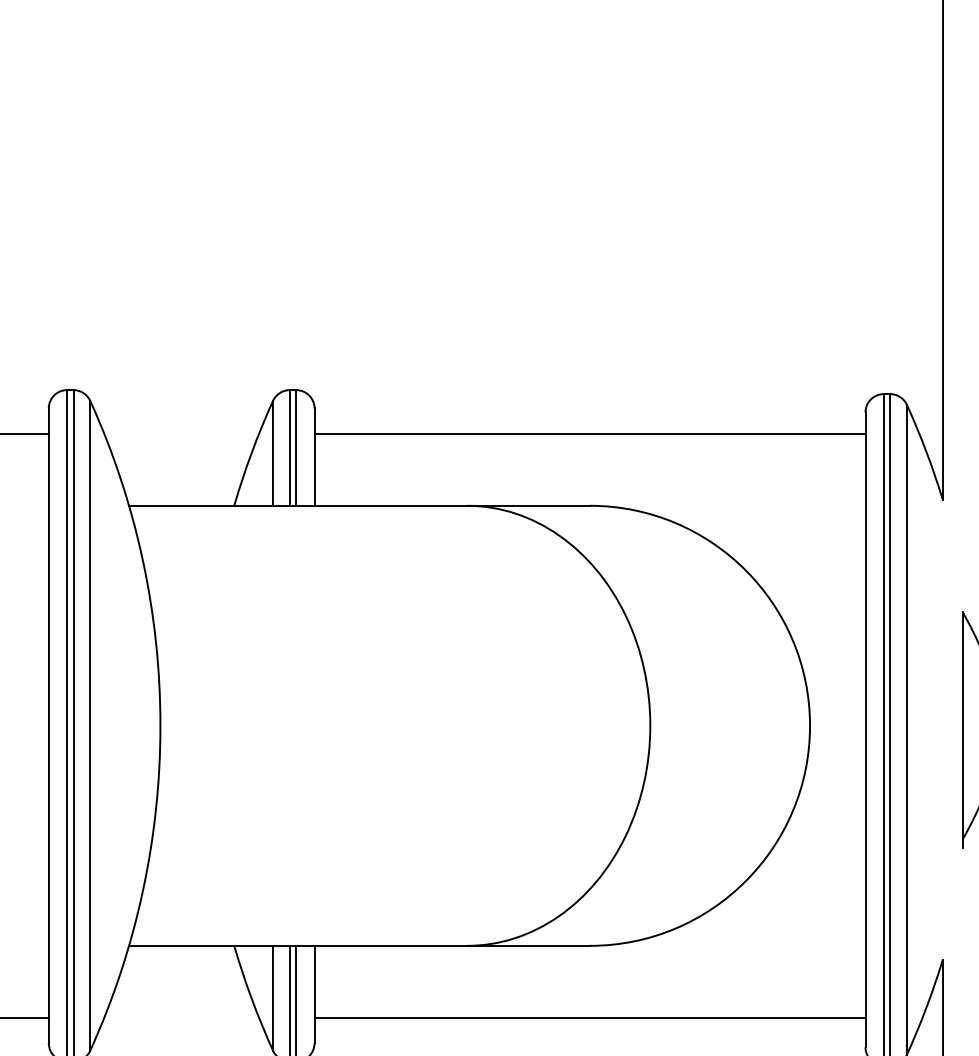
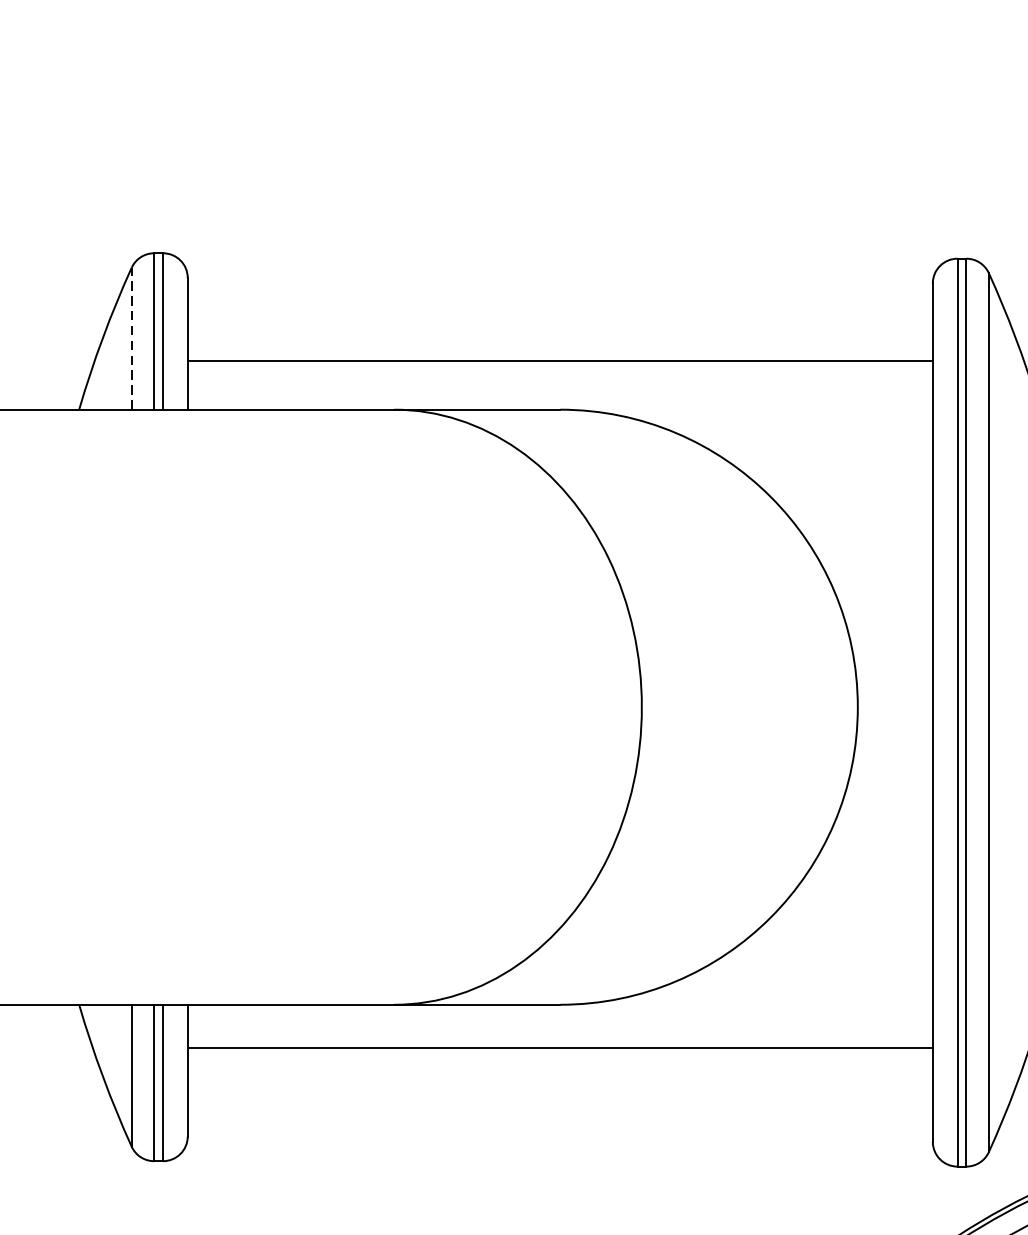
line: (589, 433) -> (559, 360), moved
line: (273, 452) -> (132, 337), solid -> dashed
line: (589, 1017) -> (559, 1047), moved

